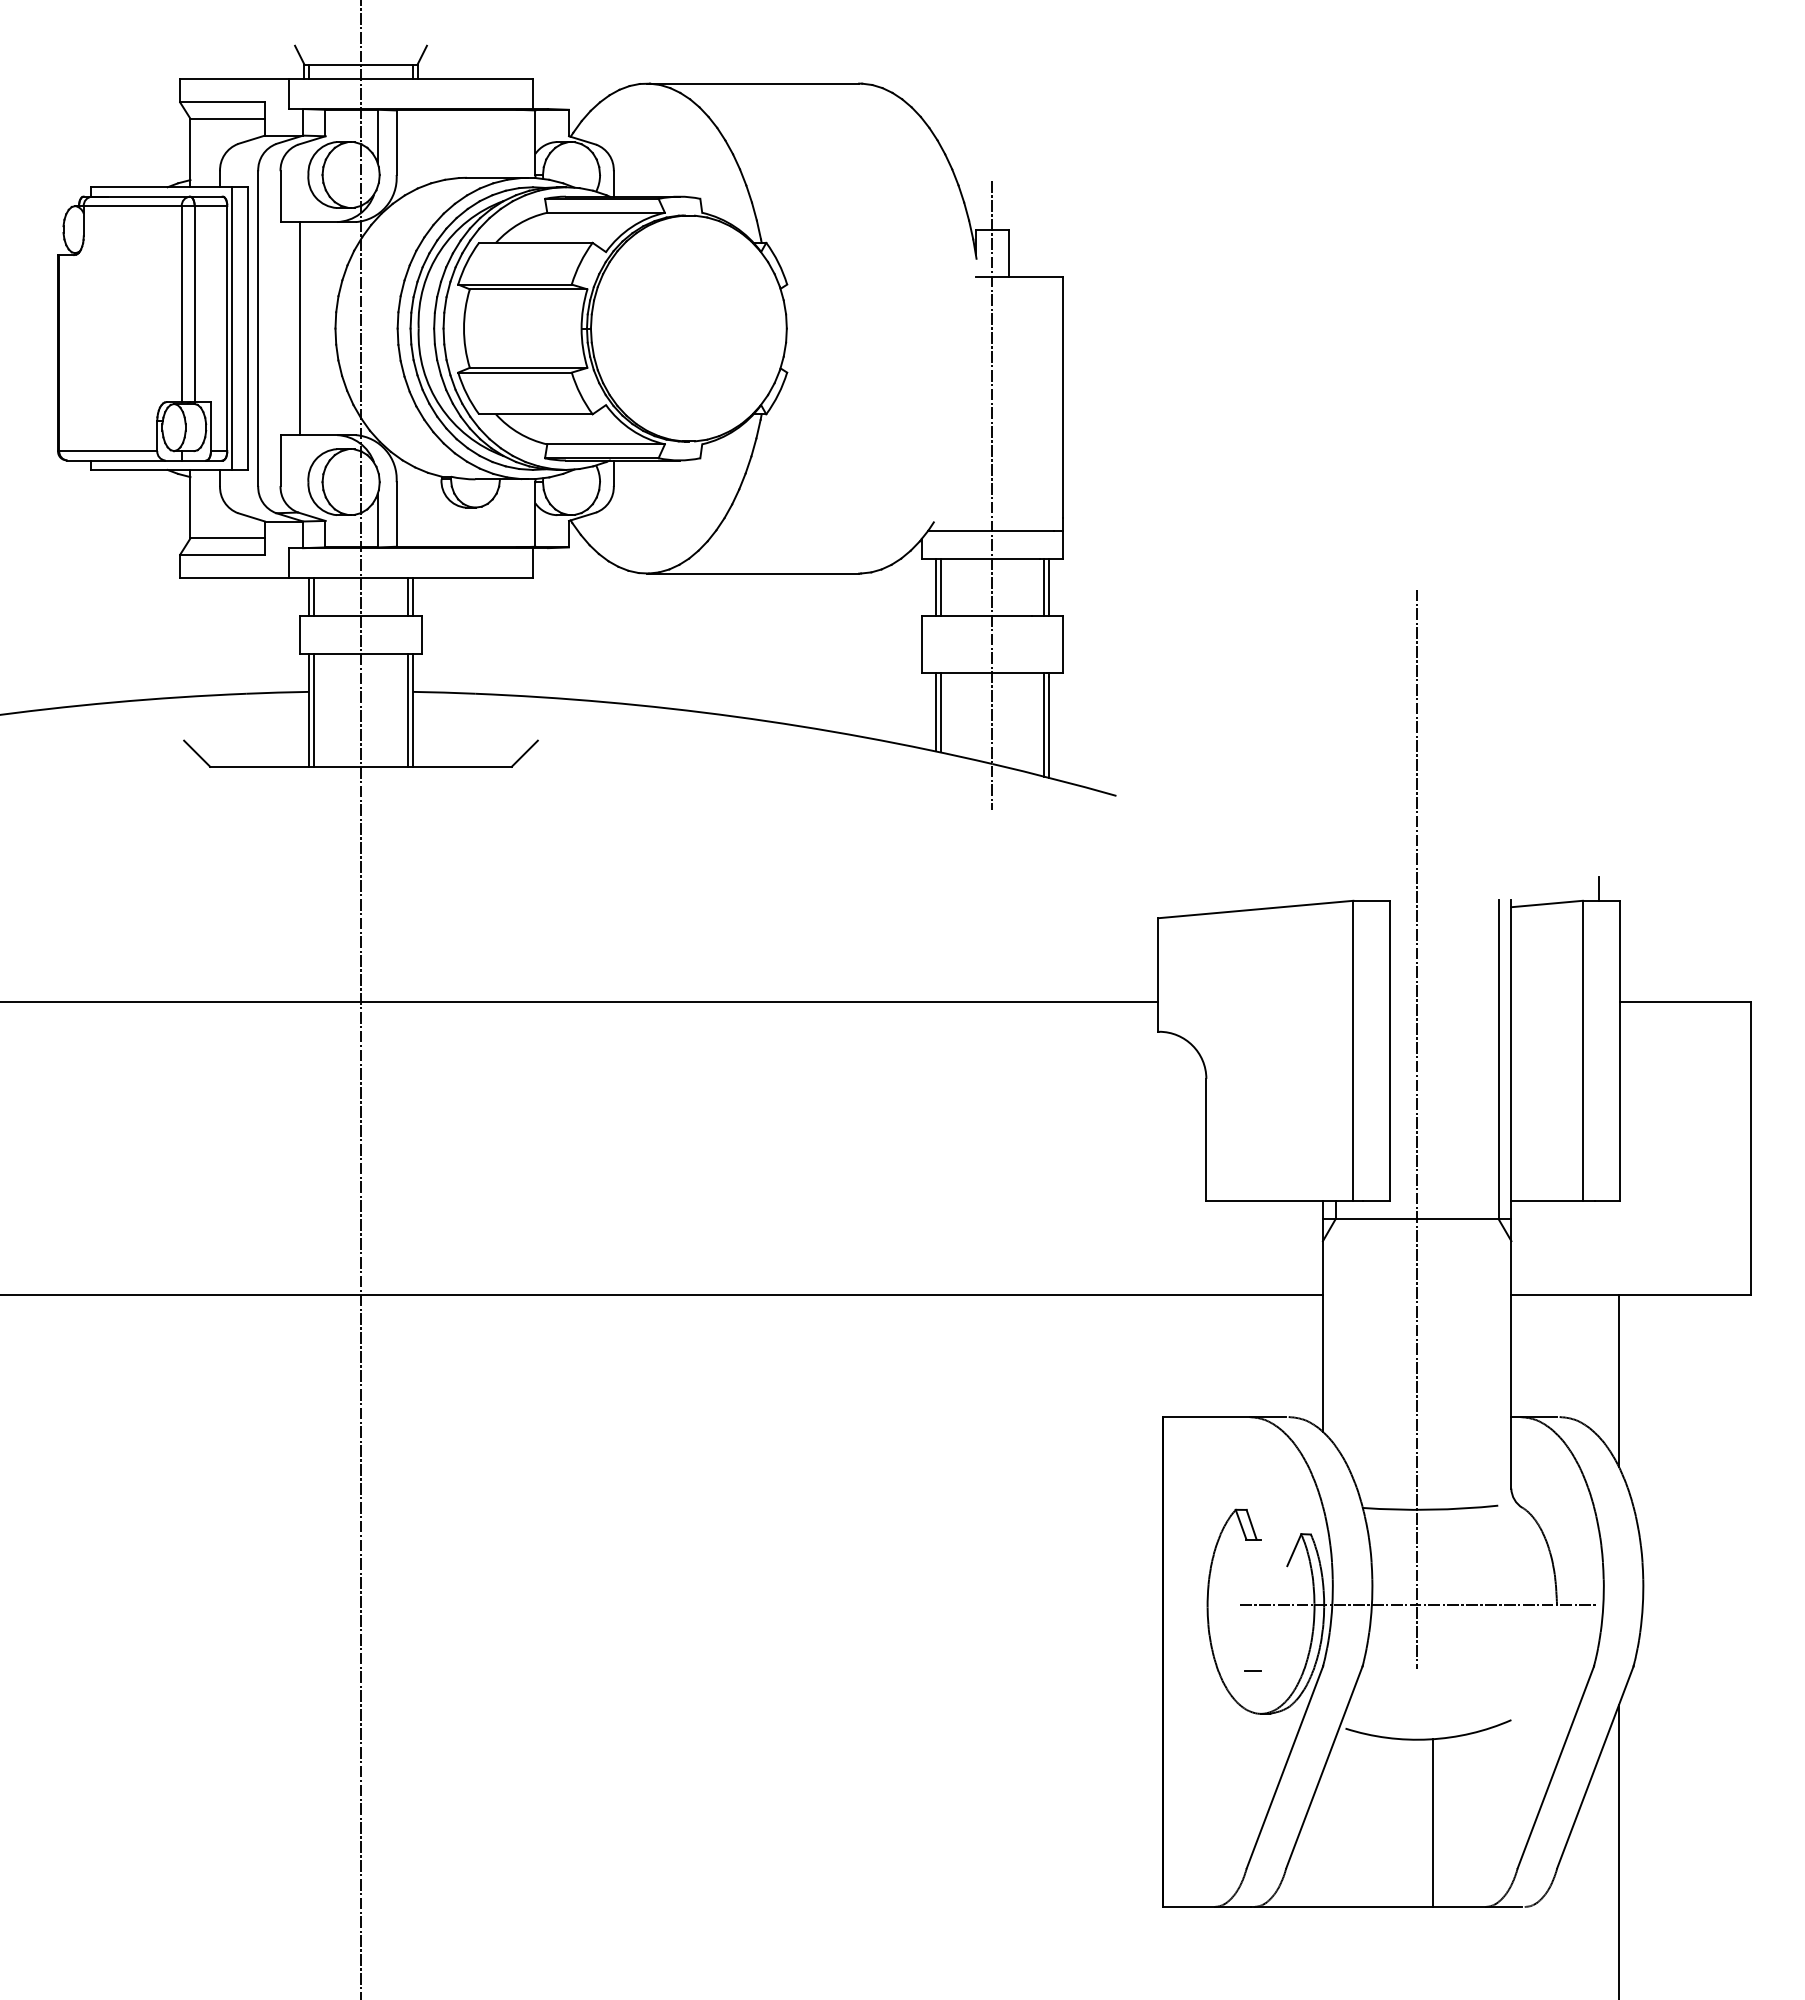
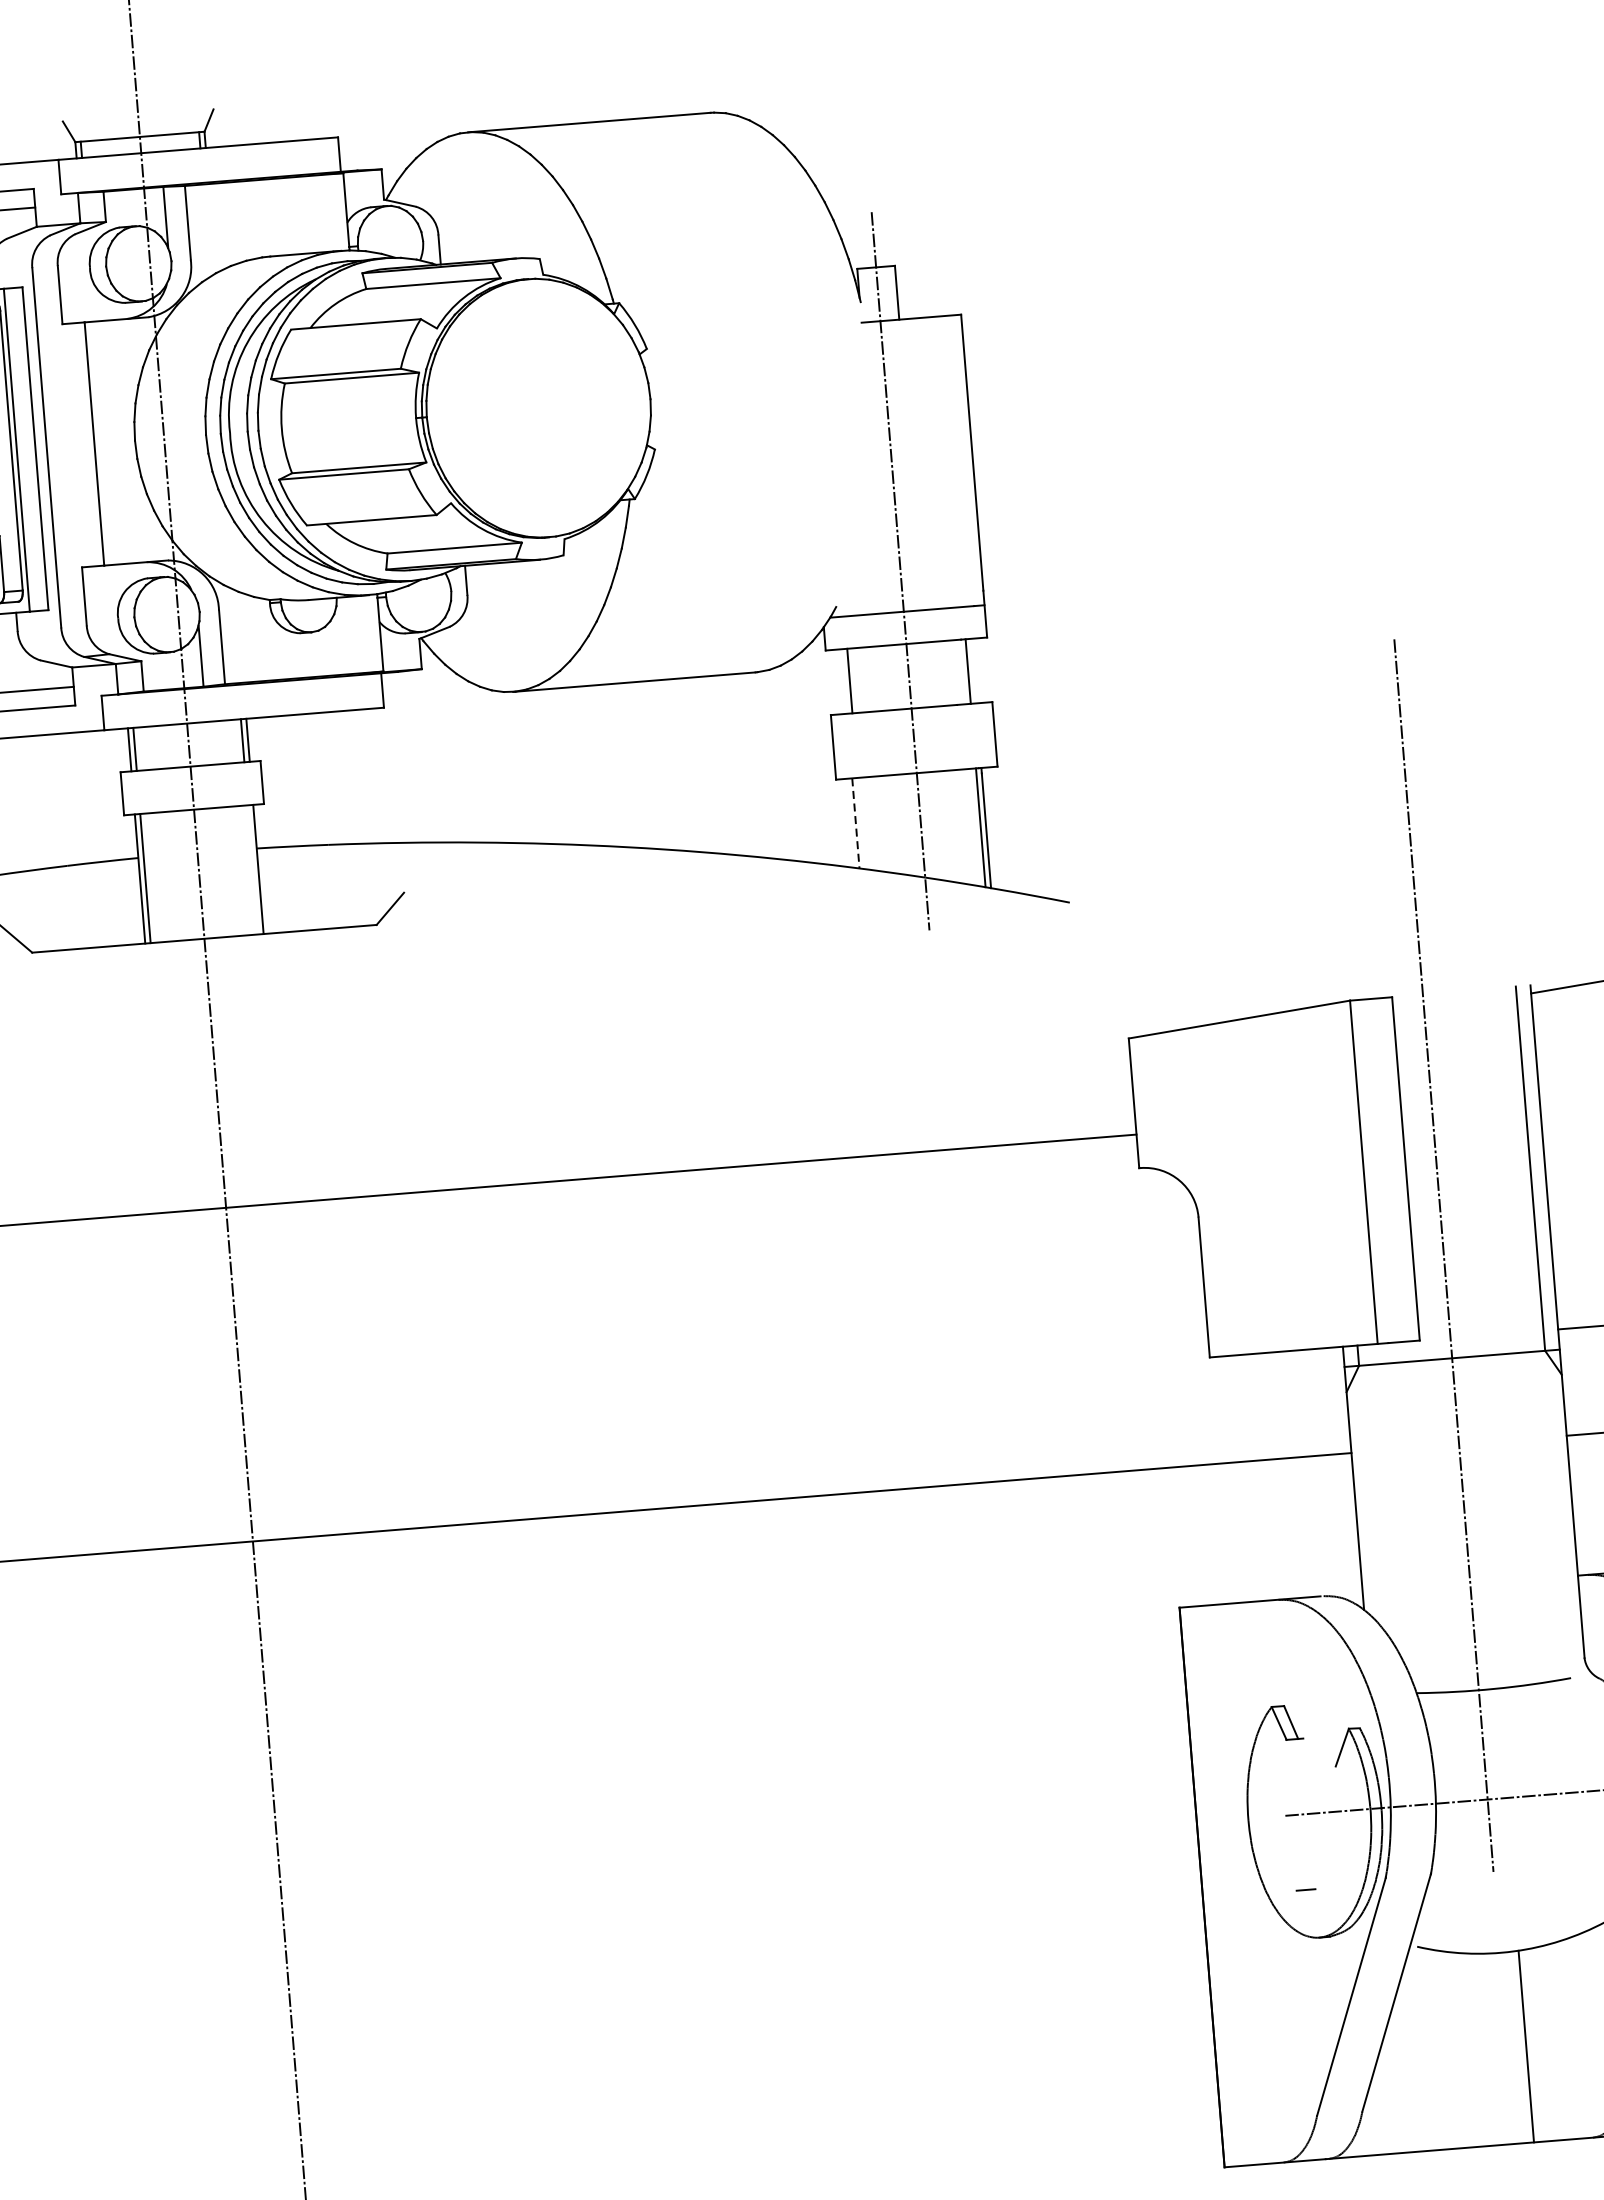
line: (935, 587) -> (844, 681), removed
line: (1048, 587) -> (973, 670), removed
line: (408, 709) -> (253, 869), removed
line: (935, 712) -> (855, 824), solid -> dashed
line: (940, 712) -> (861, 823), removed

